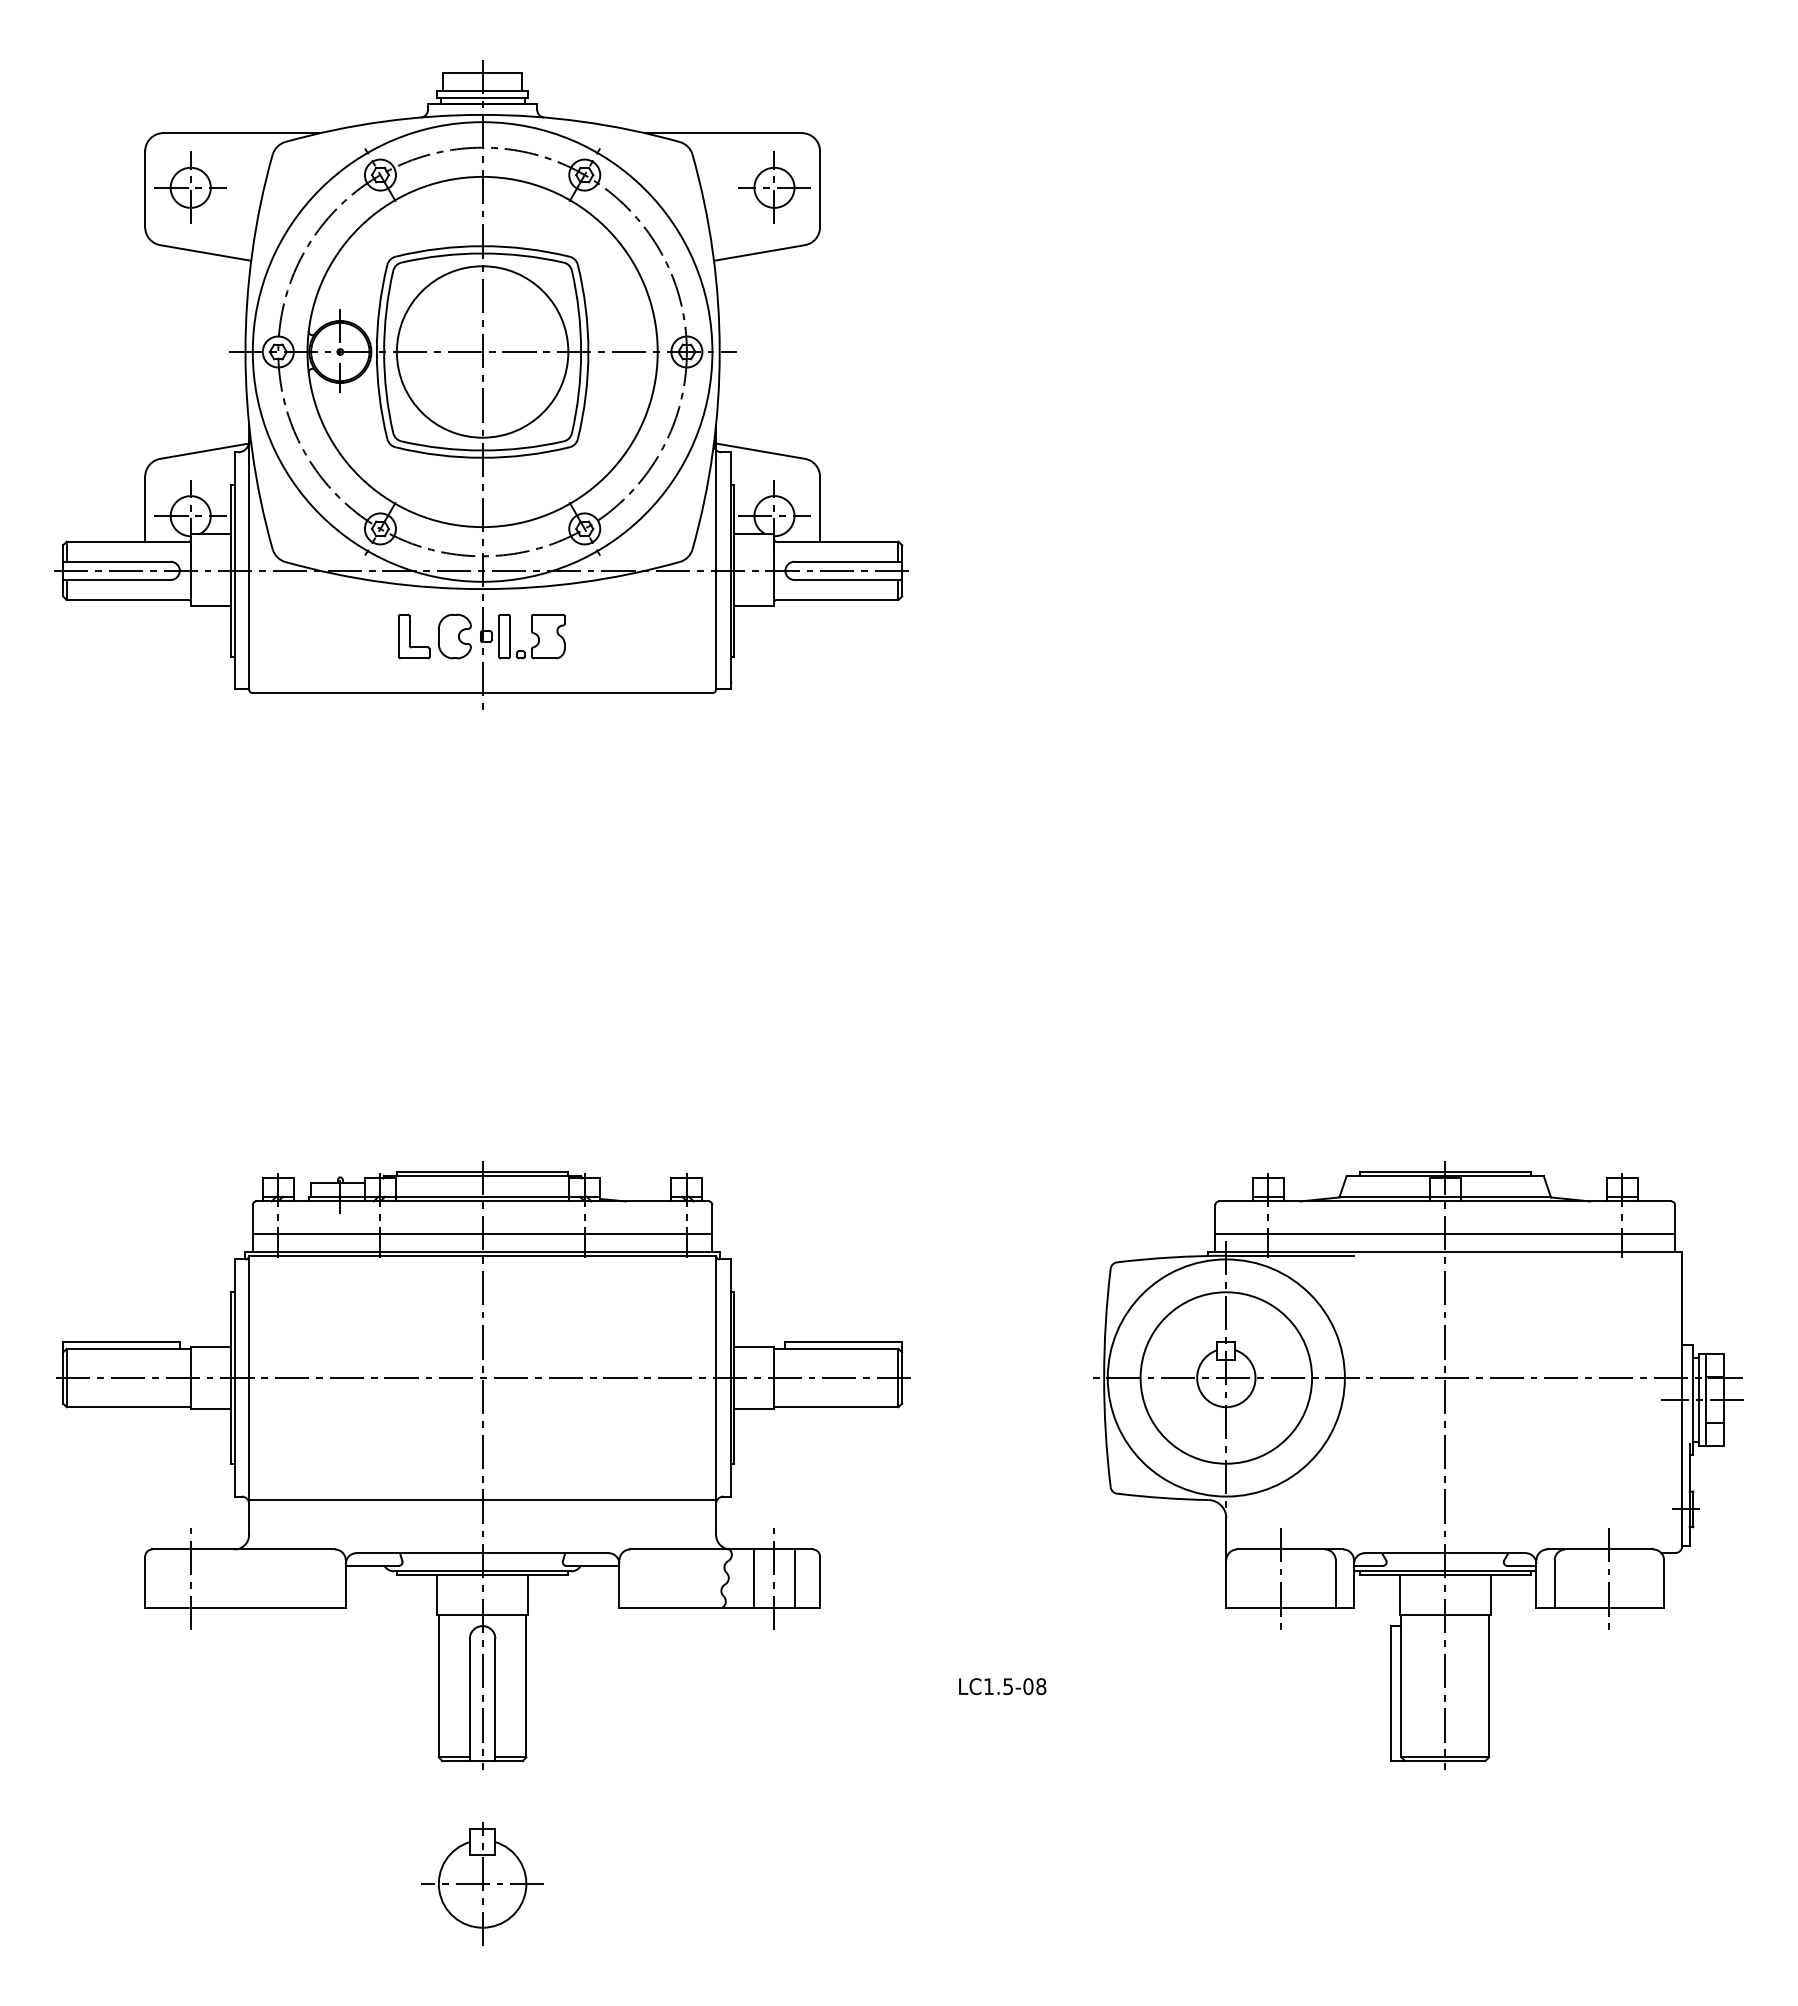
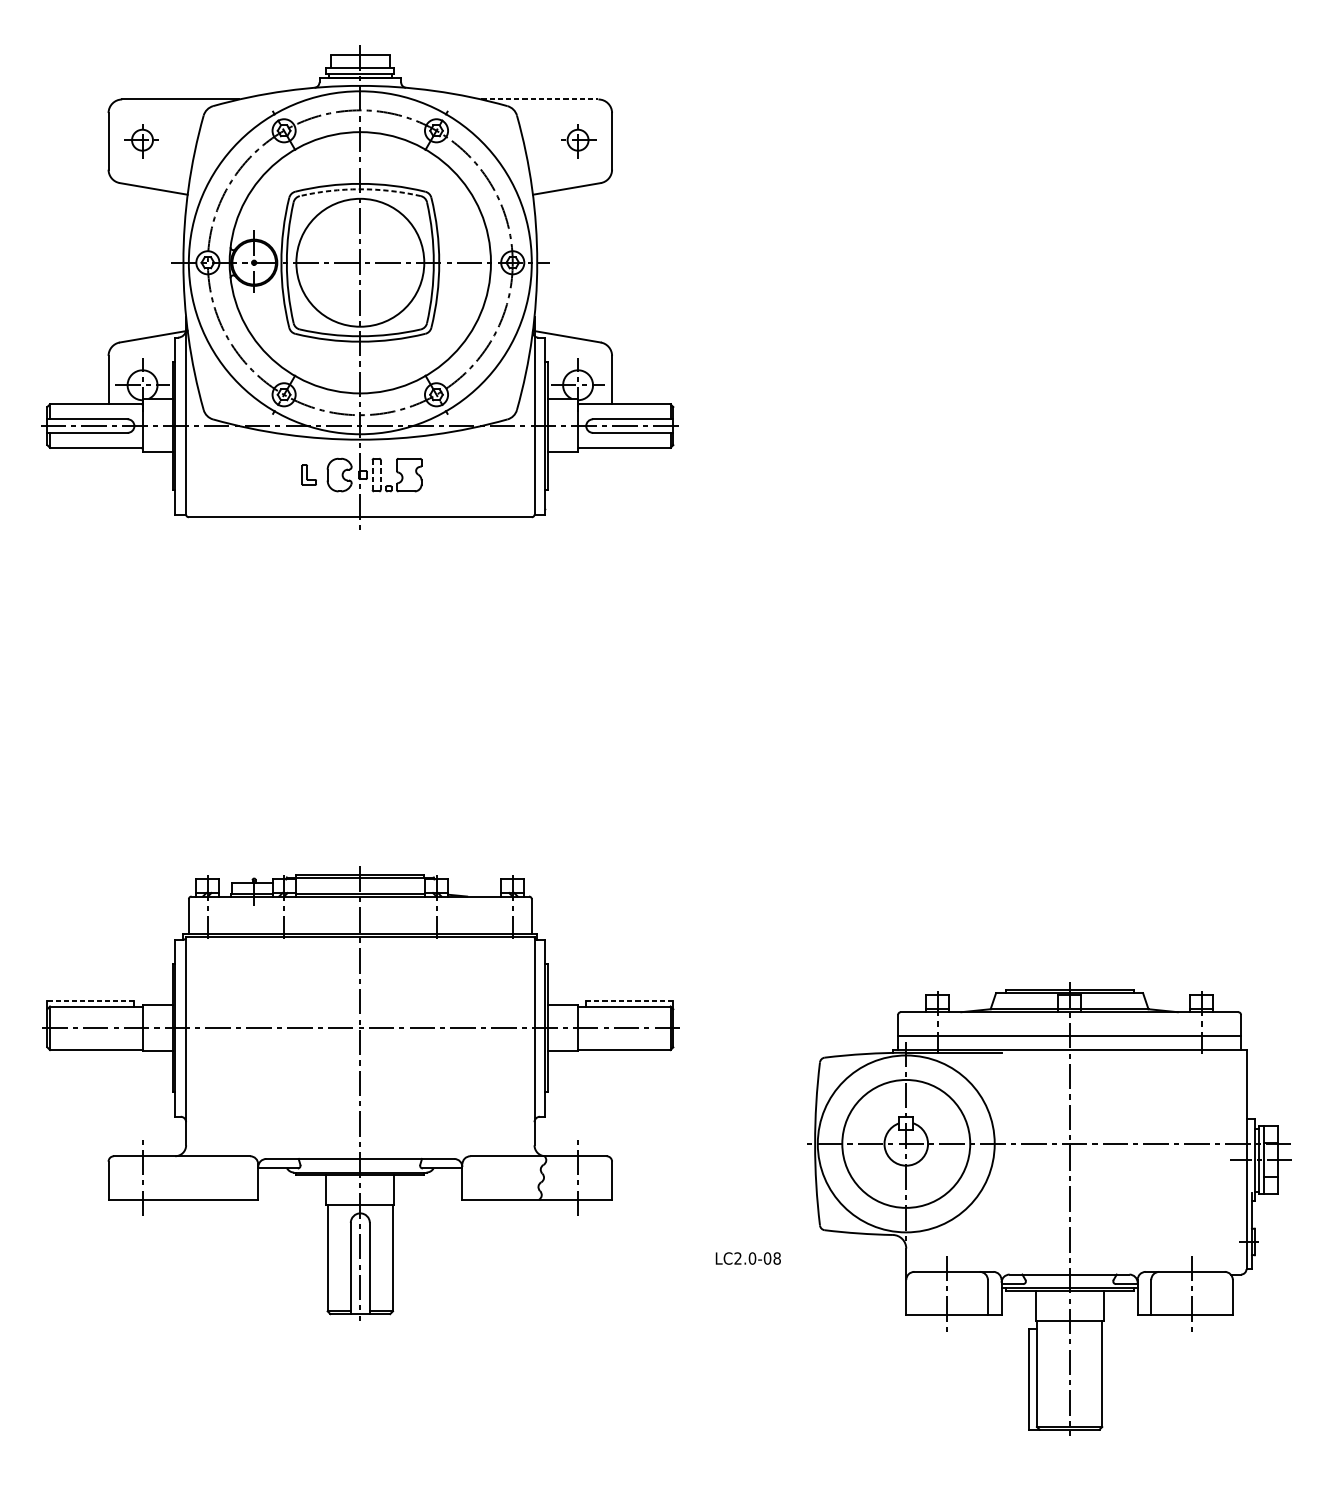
line: (723, 133) -> (540, 99), solid -> dashed
part: (190, 187) -> (142, 140), size x0.7
part: (774, 187) -> (578, 140), size x0.7
arc: (482, 253) -> (360, 189), solid -> dashed
part: (413, 636) -> (308, 475), size x0.6
line: (499, 637) -> (372, 475), solid -> dashed
line: (509, 637) -> (380, 475), solid -> dashed
line: (482, 1233) -> (360, 920), removed
line: (121, 1341) -> (90, 1001), solid -> dashed
line: (843, 1341) -> (629, 1001), solid -> dashed
part: (1418, 1465) -> (1049, 1209), moved
line: (482, 1500) -> (360, 1119), removed
line: (754, 1578) -> (563, 1177), removed
line: (794, 1578) -> (593, 1177), removed
text: (998, 1686) -> (745, 1258), LC1.5-08 -> LC2.0-08
part: (482, 1883) -> (360, 1405), removed

